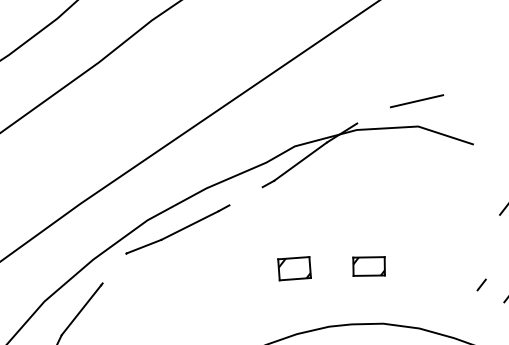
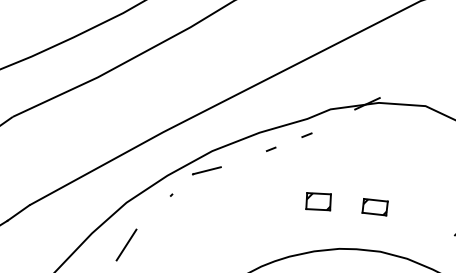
line: (416, 100) -> (426, 86), removed
line: (300, 161) -> (333, 121), removed
line: (189, 226) -> (243, 159), removed
line: (81, 309) -> (153, 212), removed

